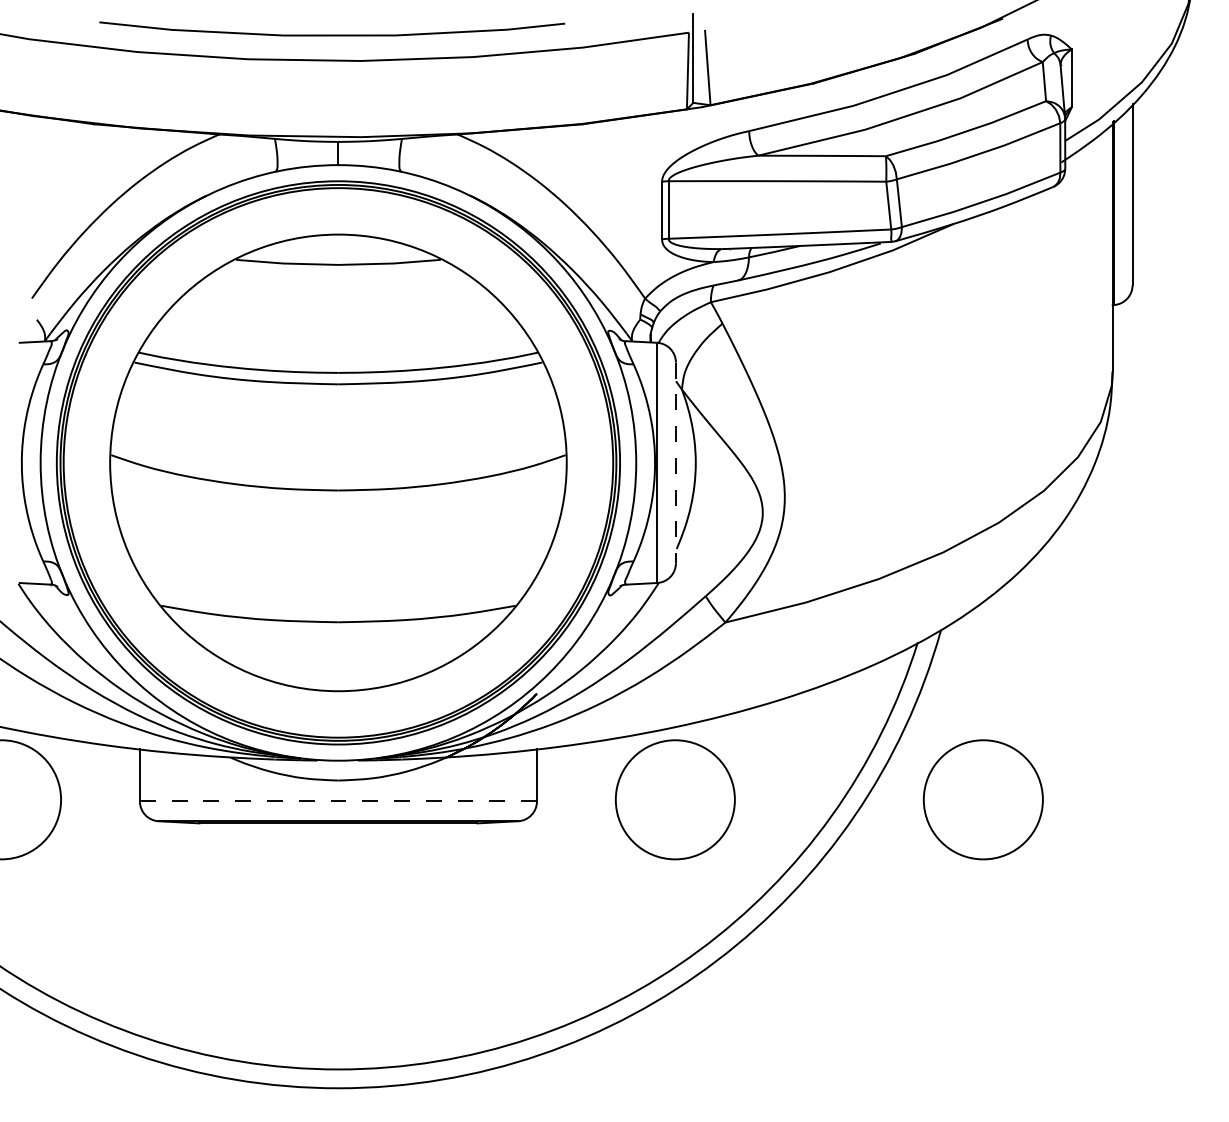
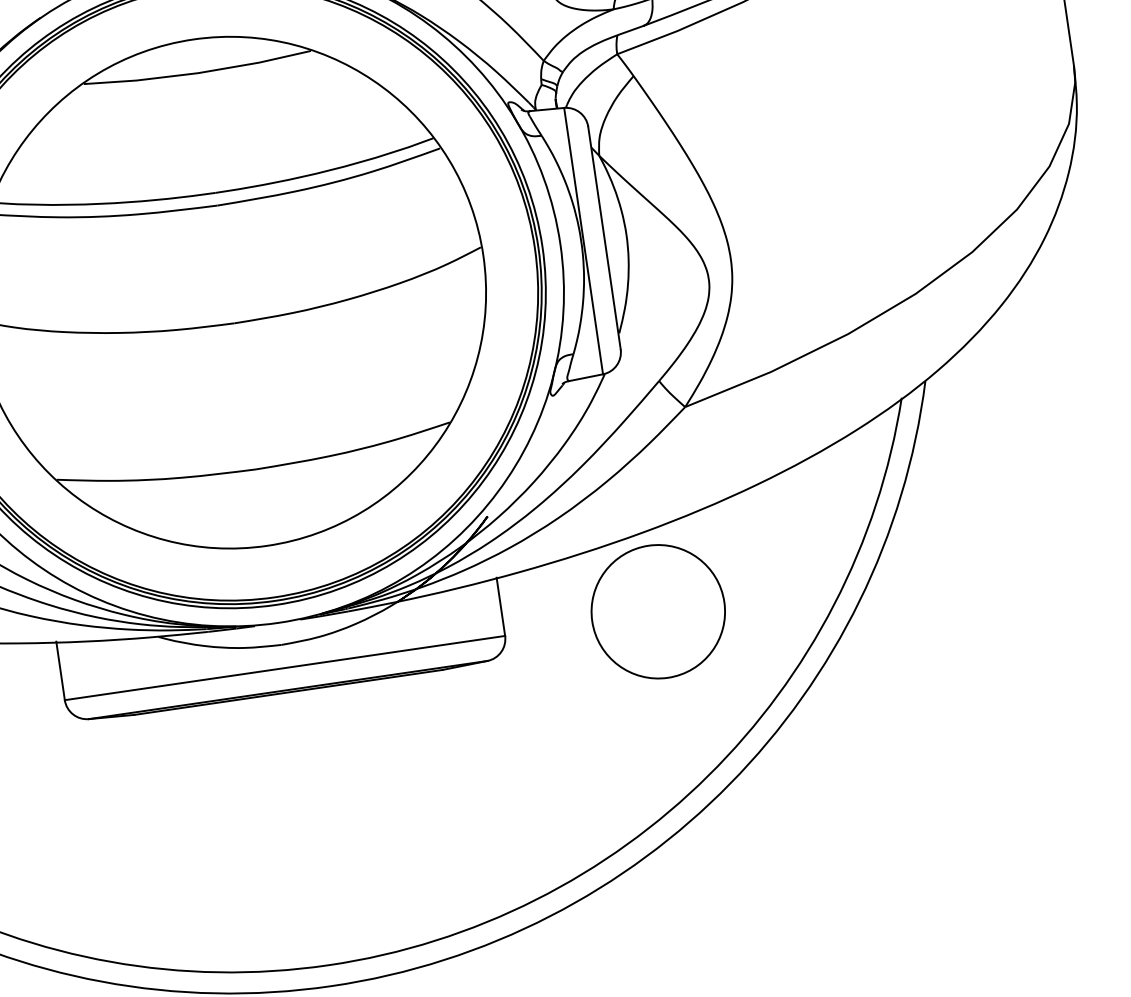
line: (675, 463) -> (604, 238), dashed -> solid
circle: (982, 799) -> (998, 561), removed
line: (338, 801) -> (285, 668), dashed -> solid

